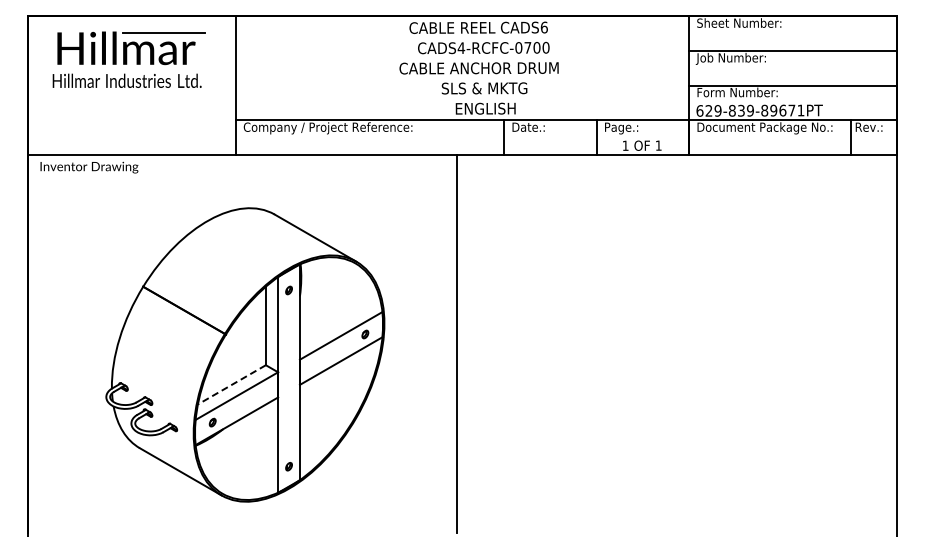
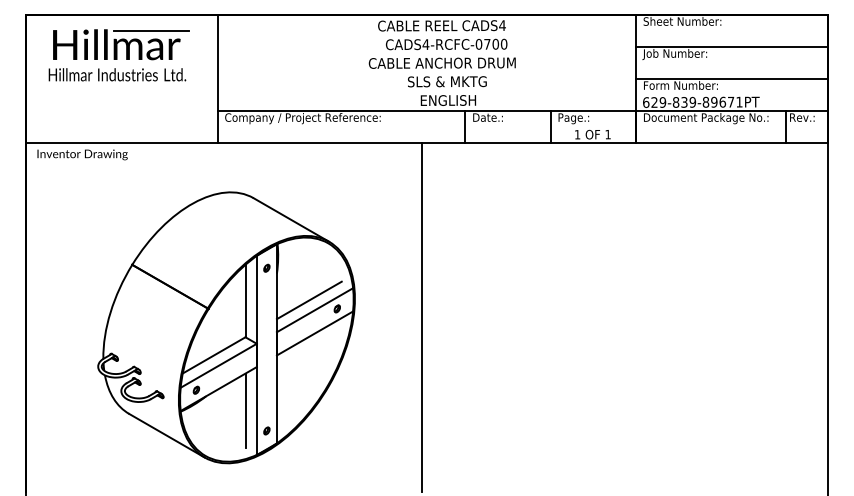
text: (543, 27) -> (501, 25), CADS6 -> CADS4
line: (334, 325) -> (308, 300), added
line: (231, 385) -> (213, 356), dashed -> solid
line: (265, 444) -> (245, 410), added

